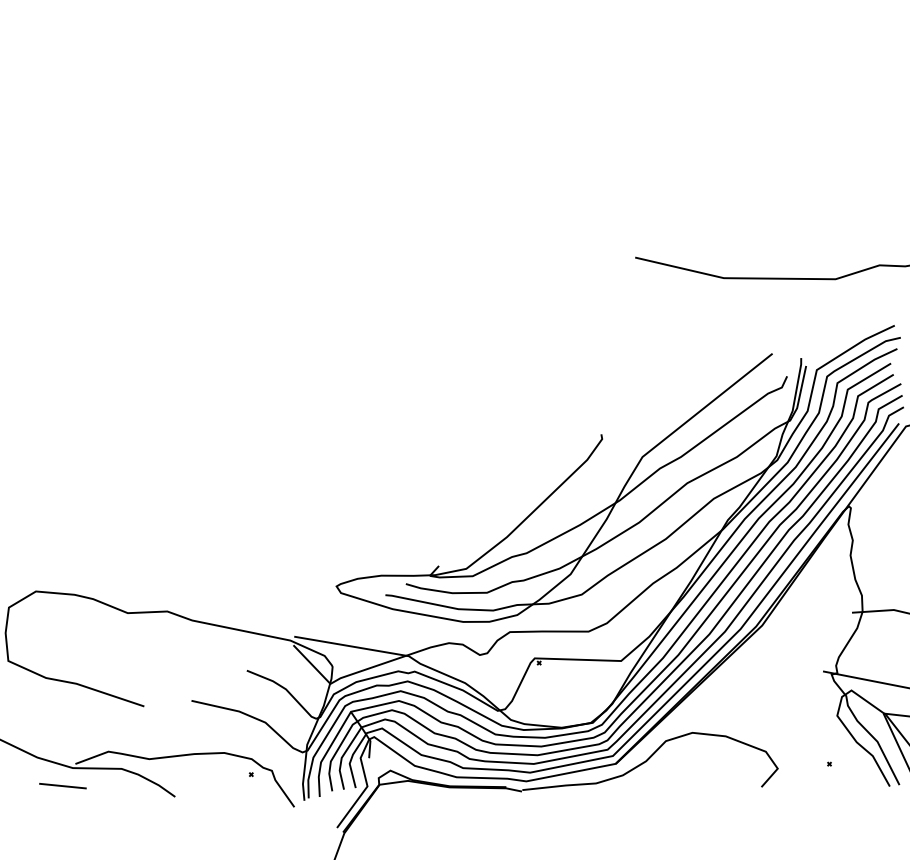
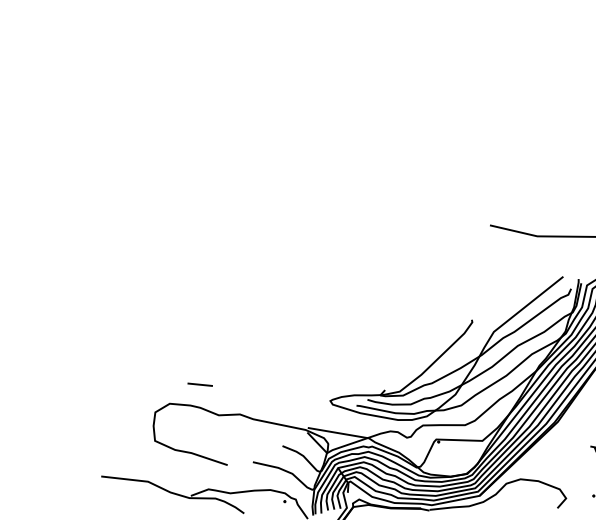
line: (61, 785) -> (199, 384), moved

